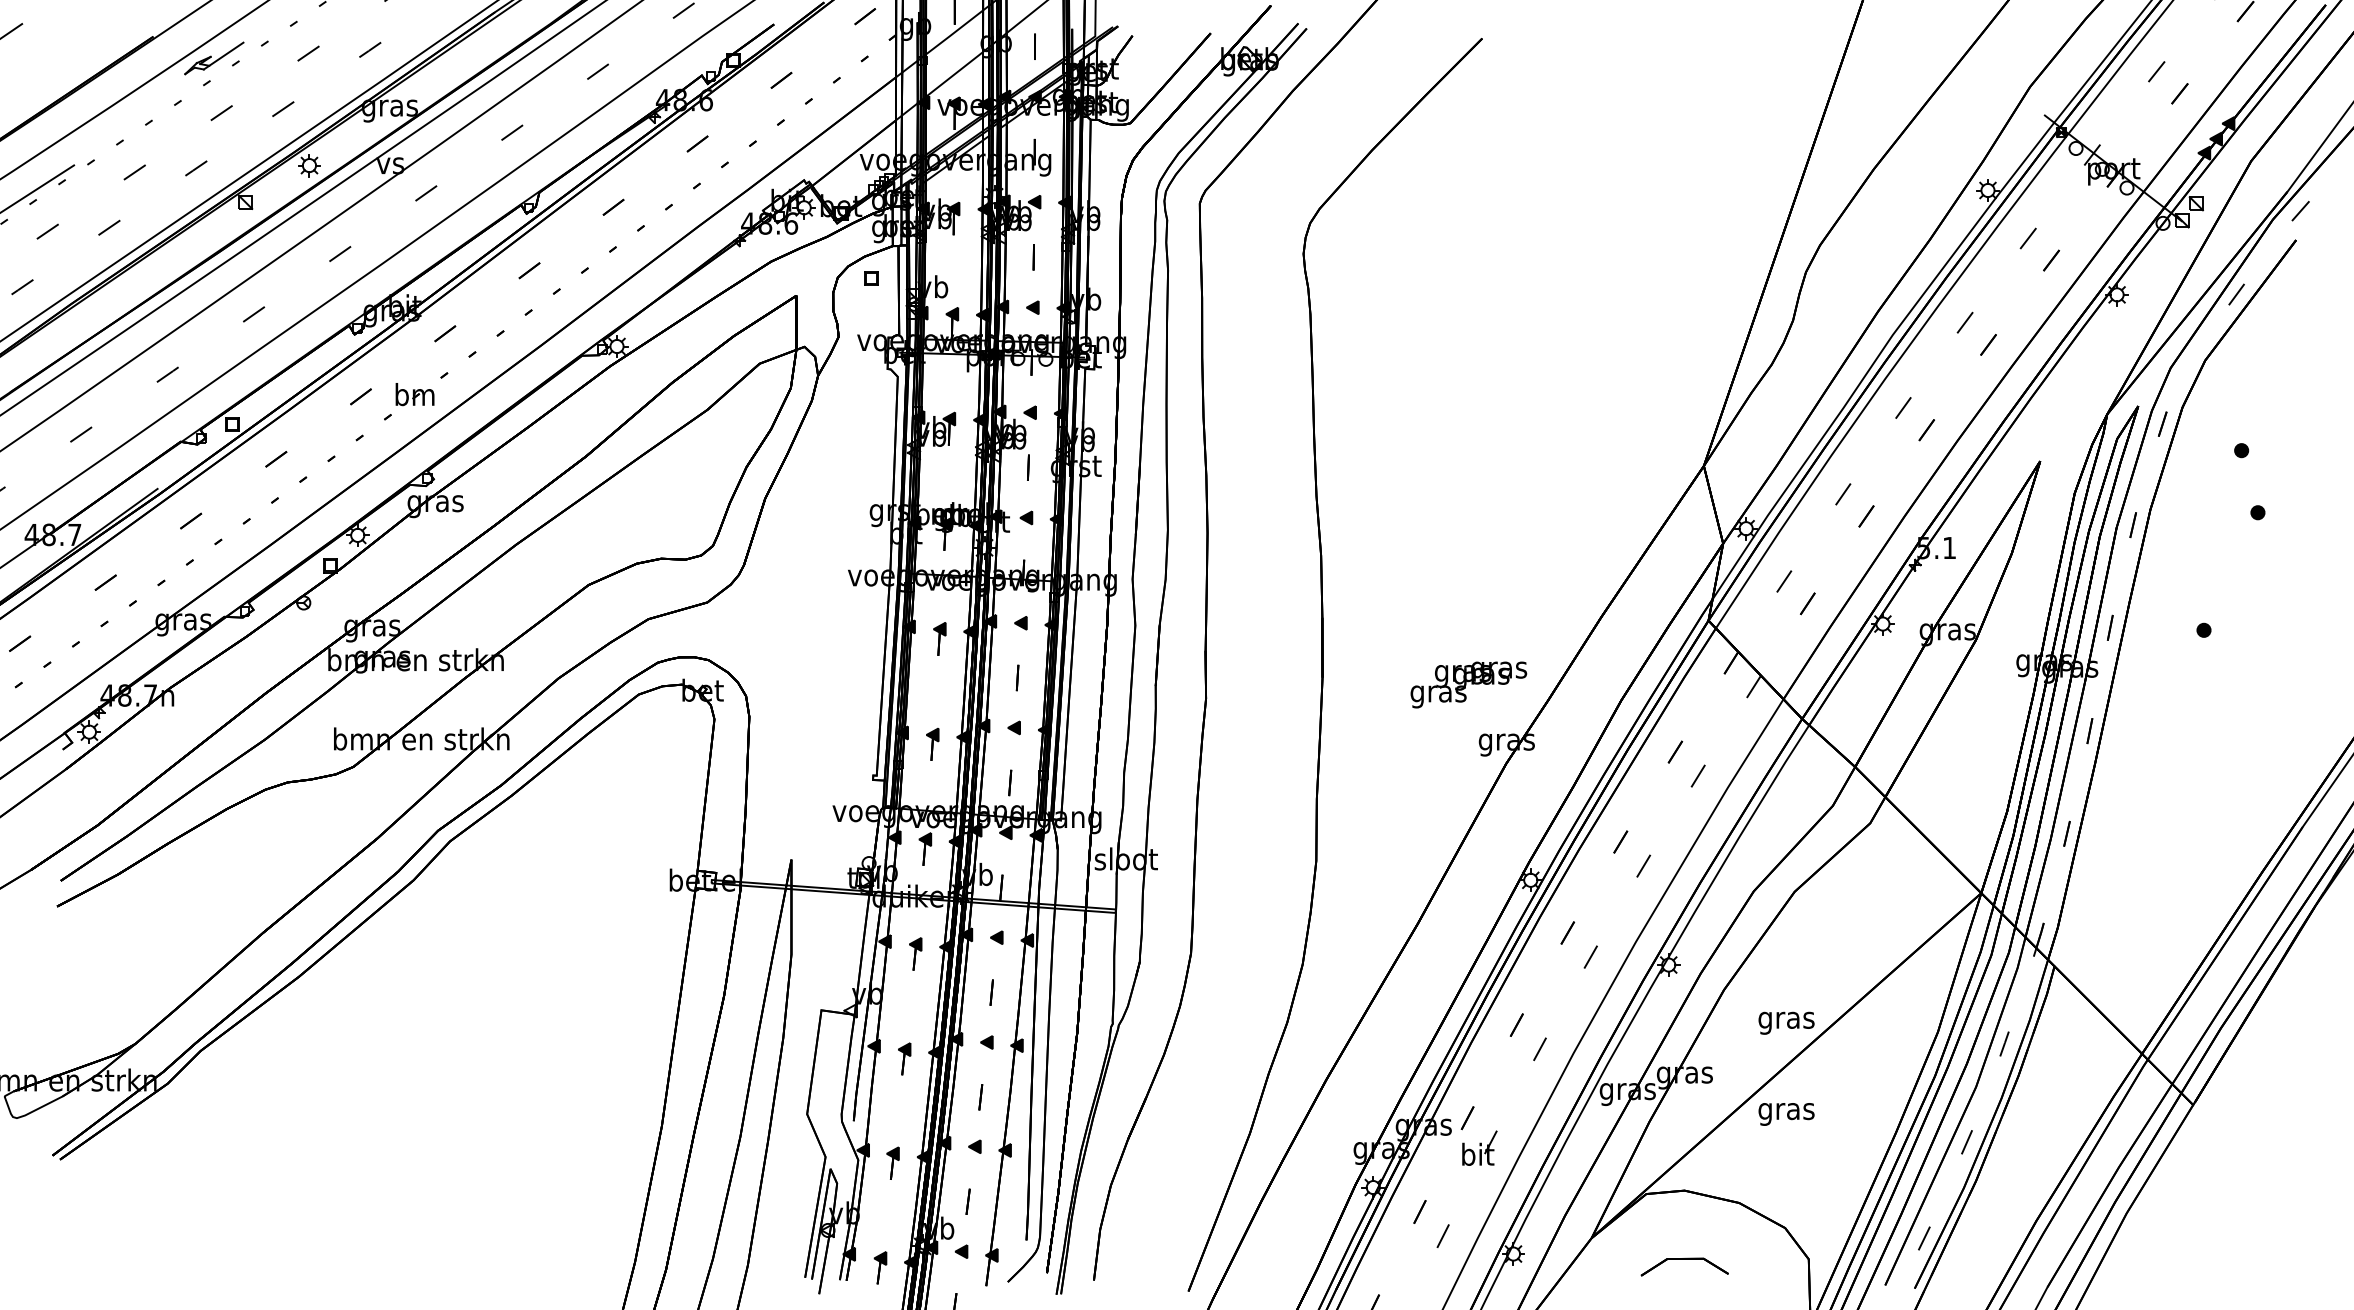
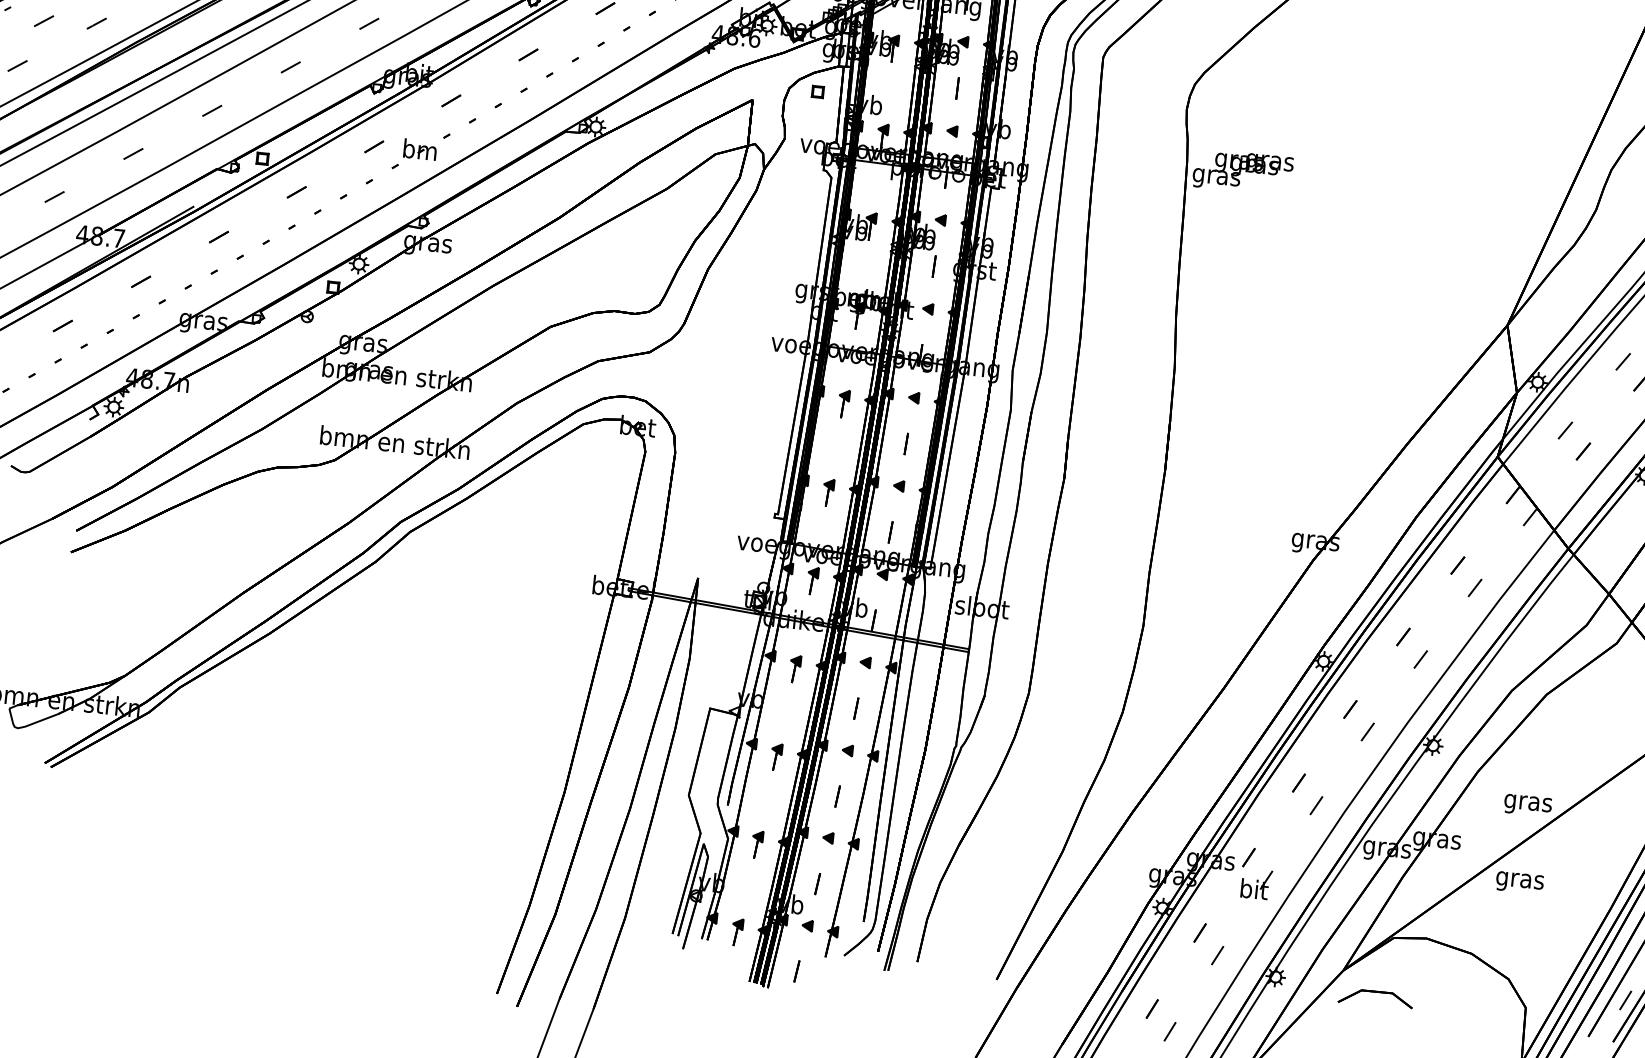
text: (1468, 684) -> (1242, 171), moved
part: (1684, 1259) -> (1376, 992), moved

